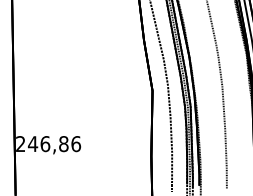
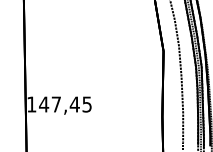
text: (48, 144) -> (59, 104), 246,86 -> 147,45

